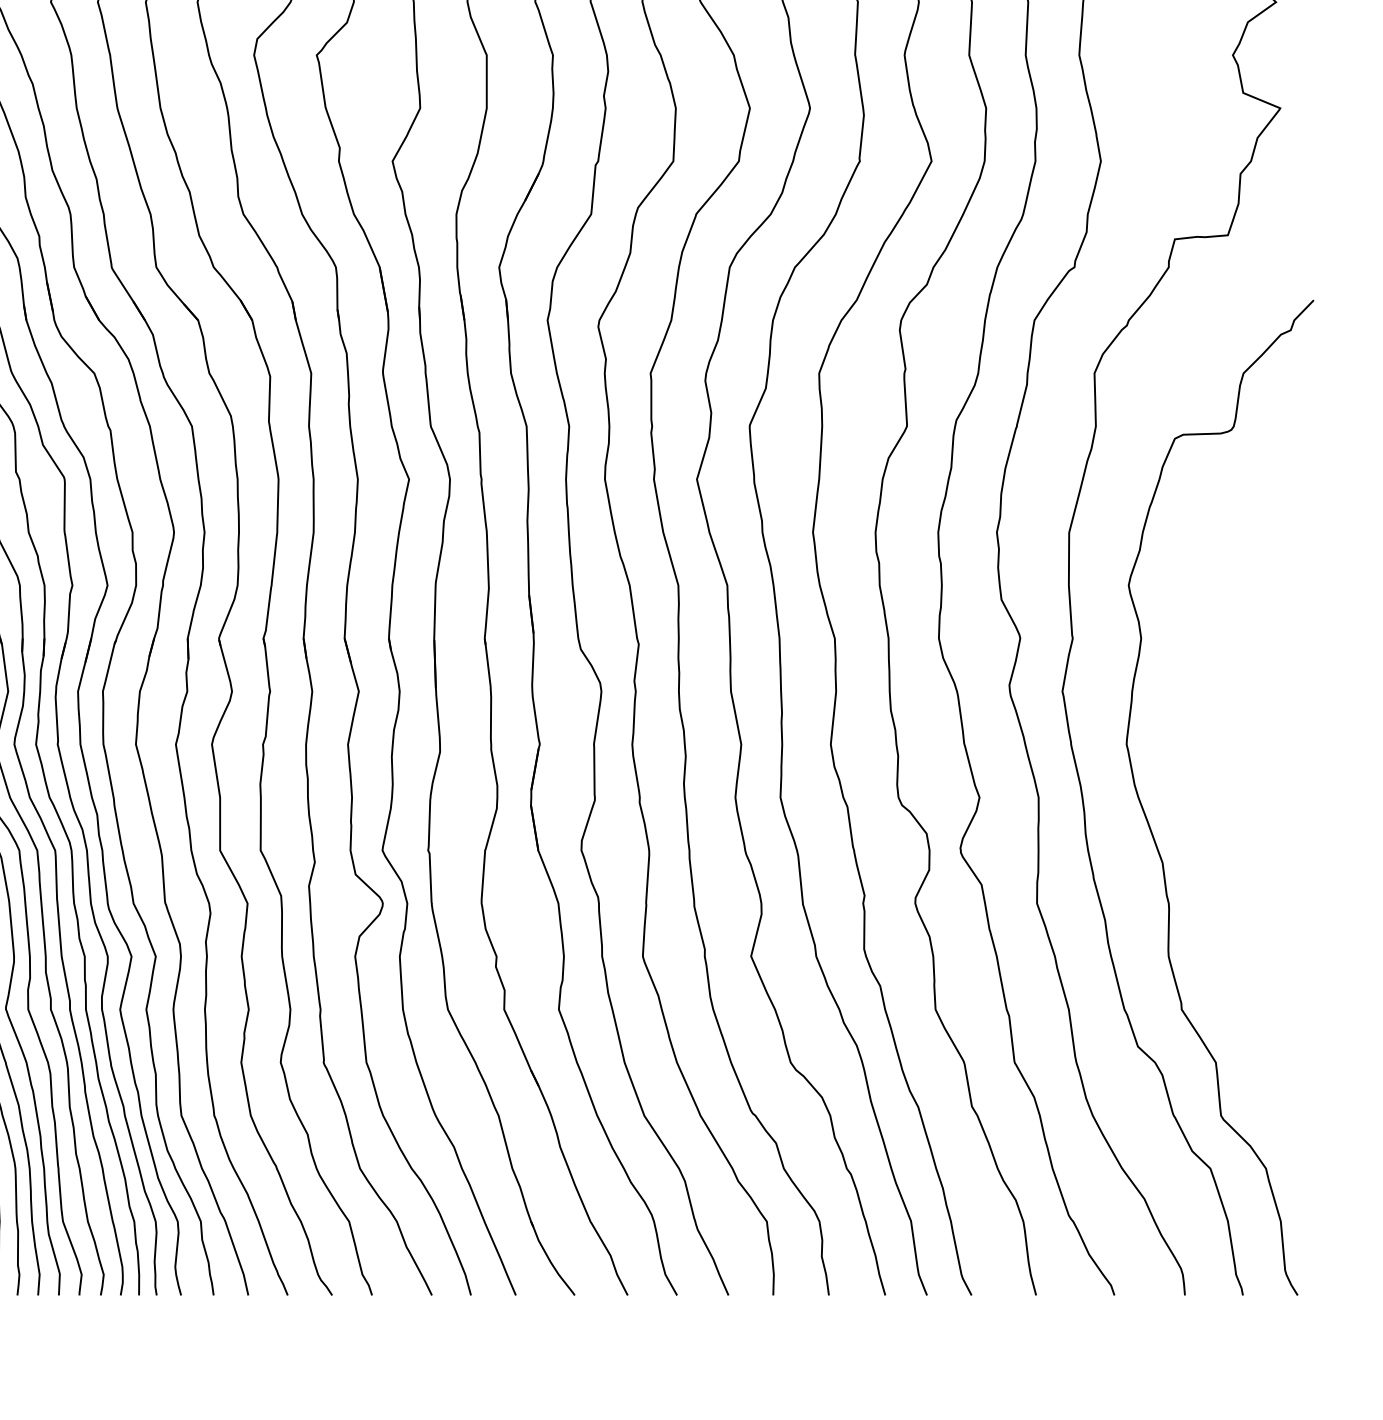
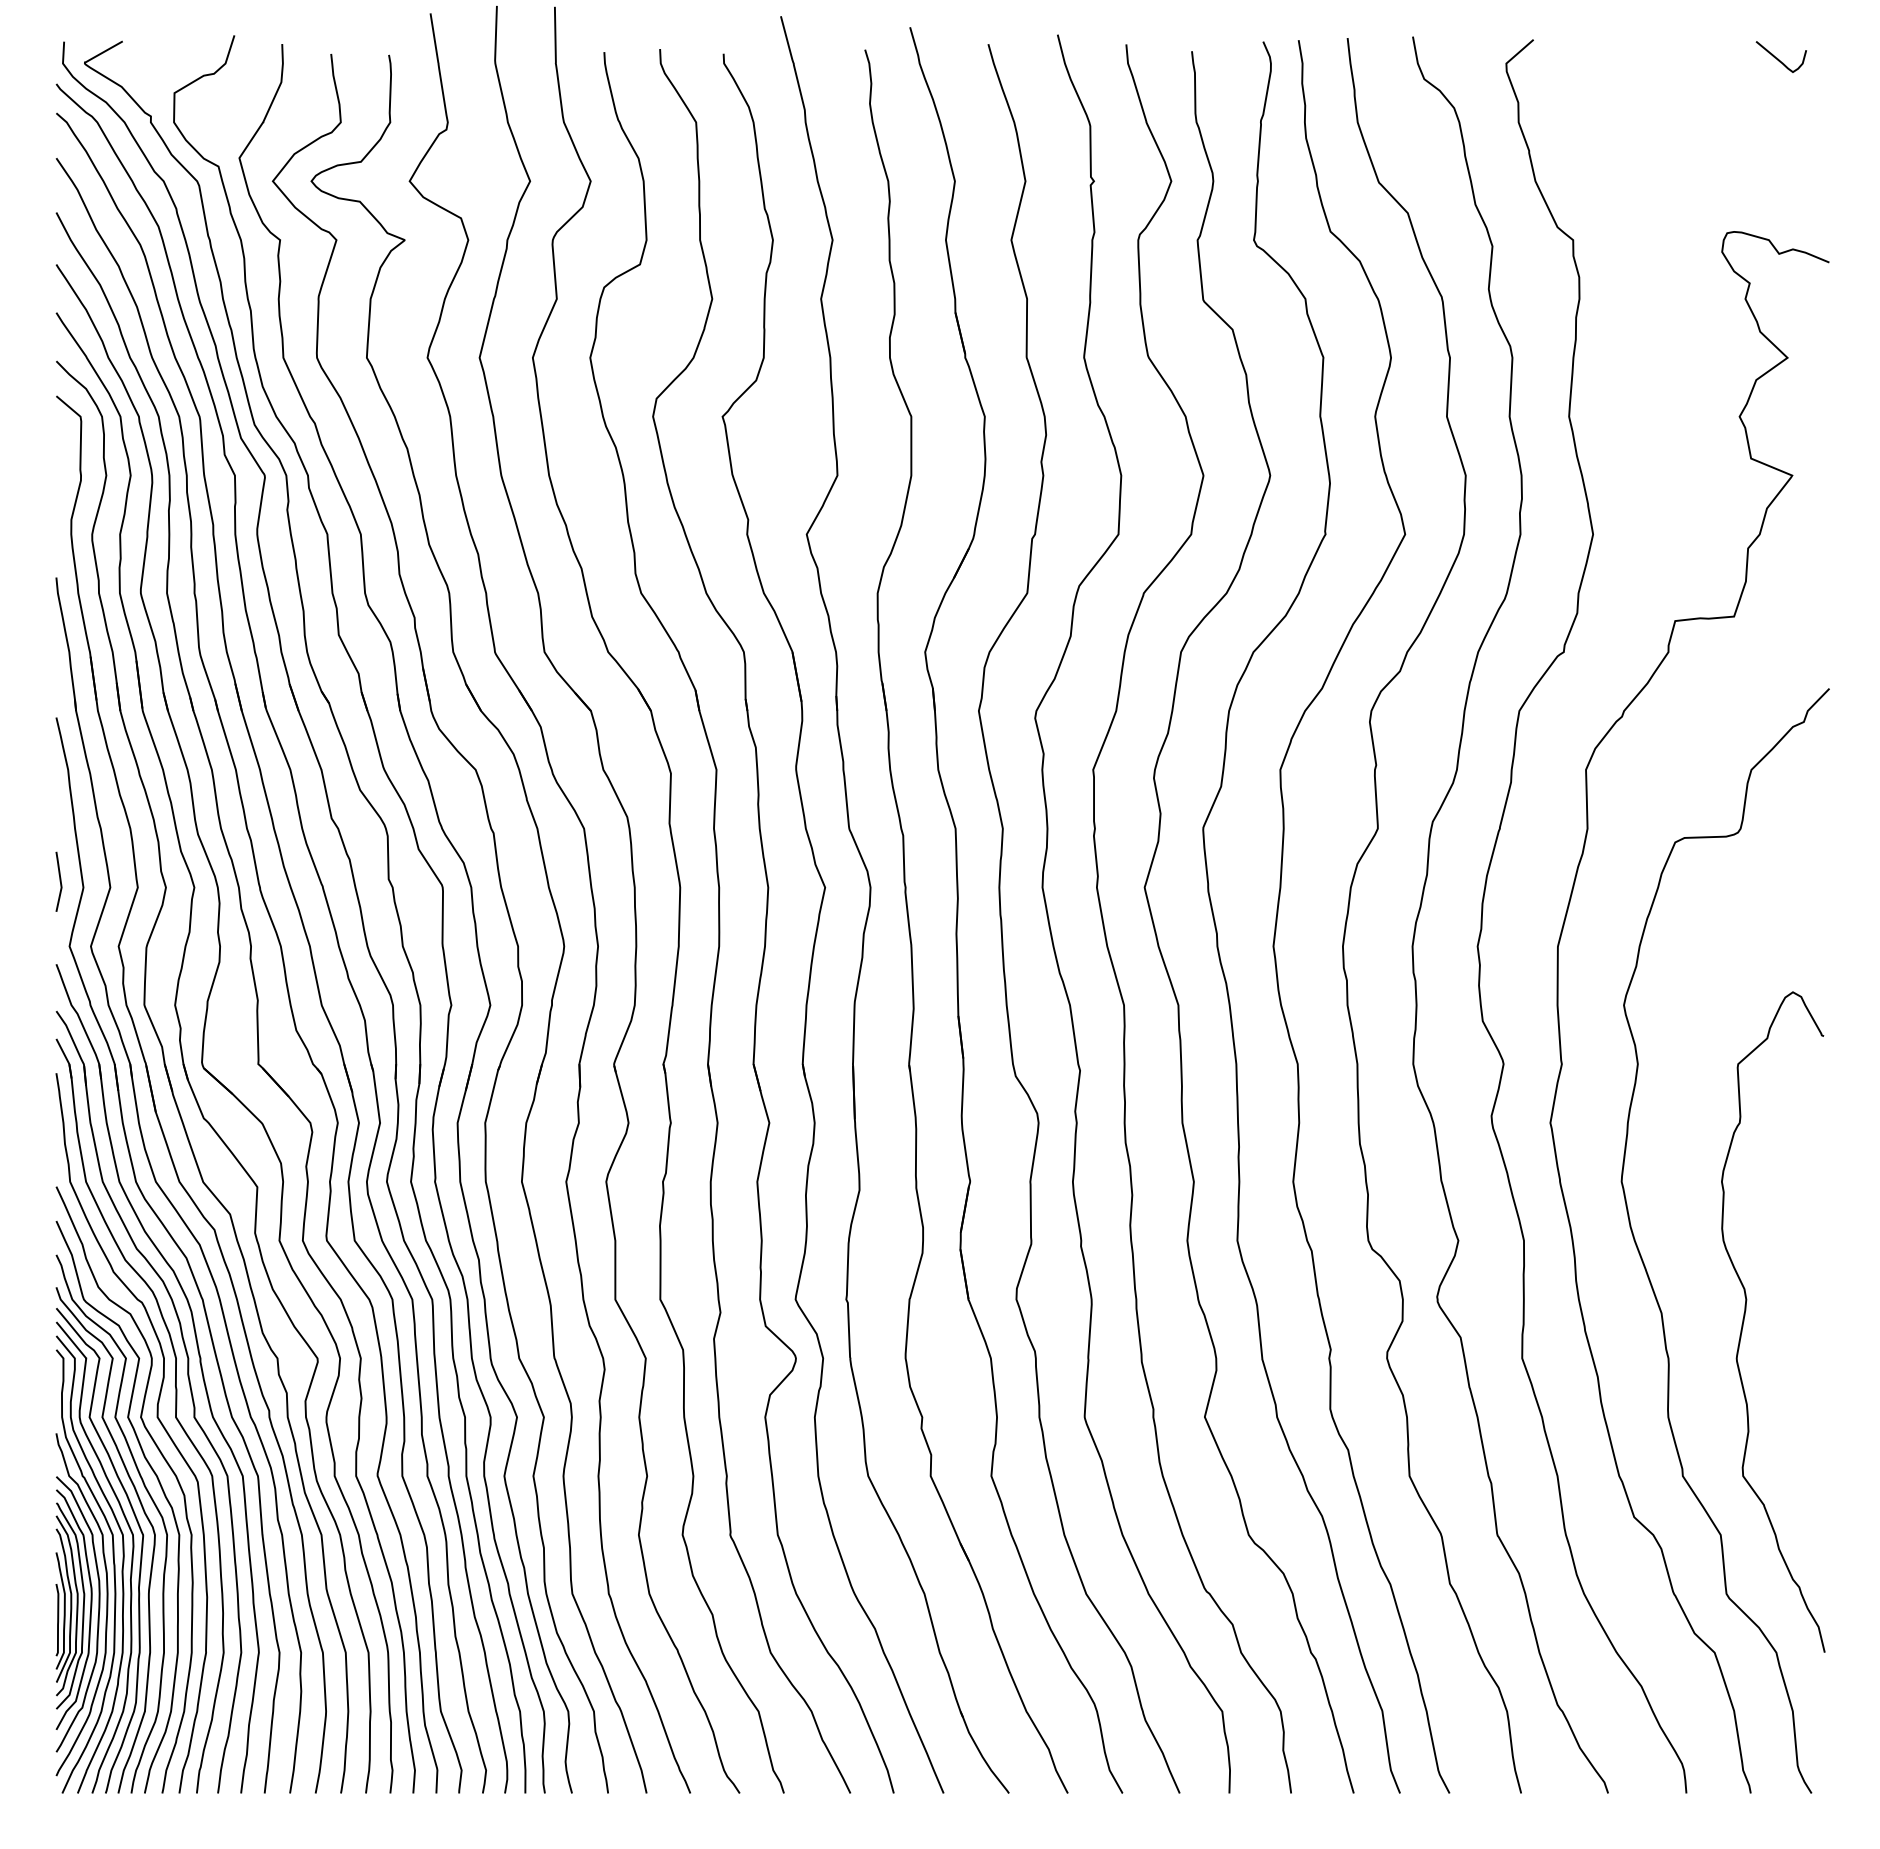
curve: (1238, 865) -> (1745, 1316), added

